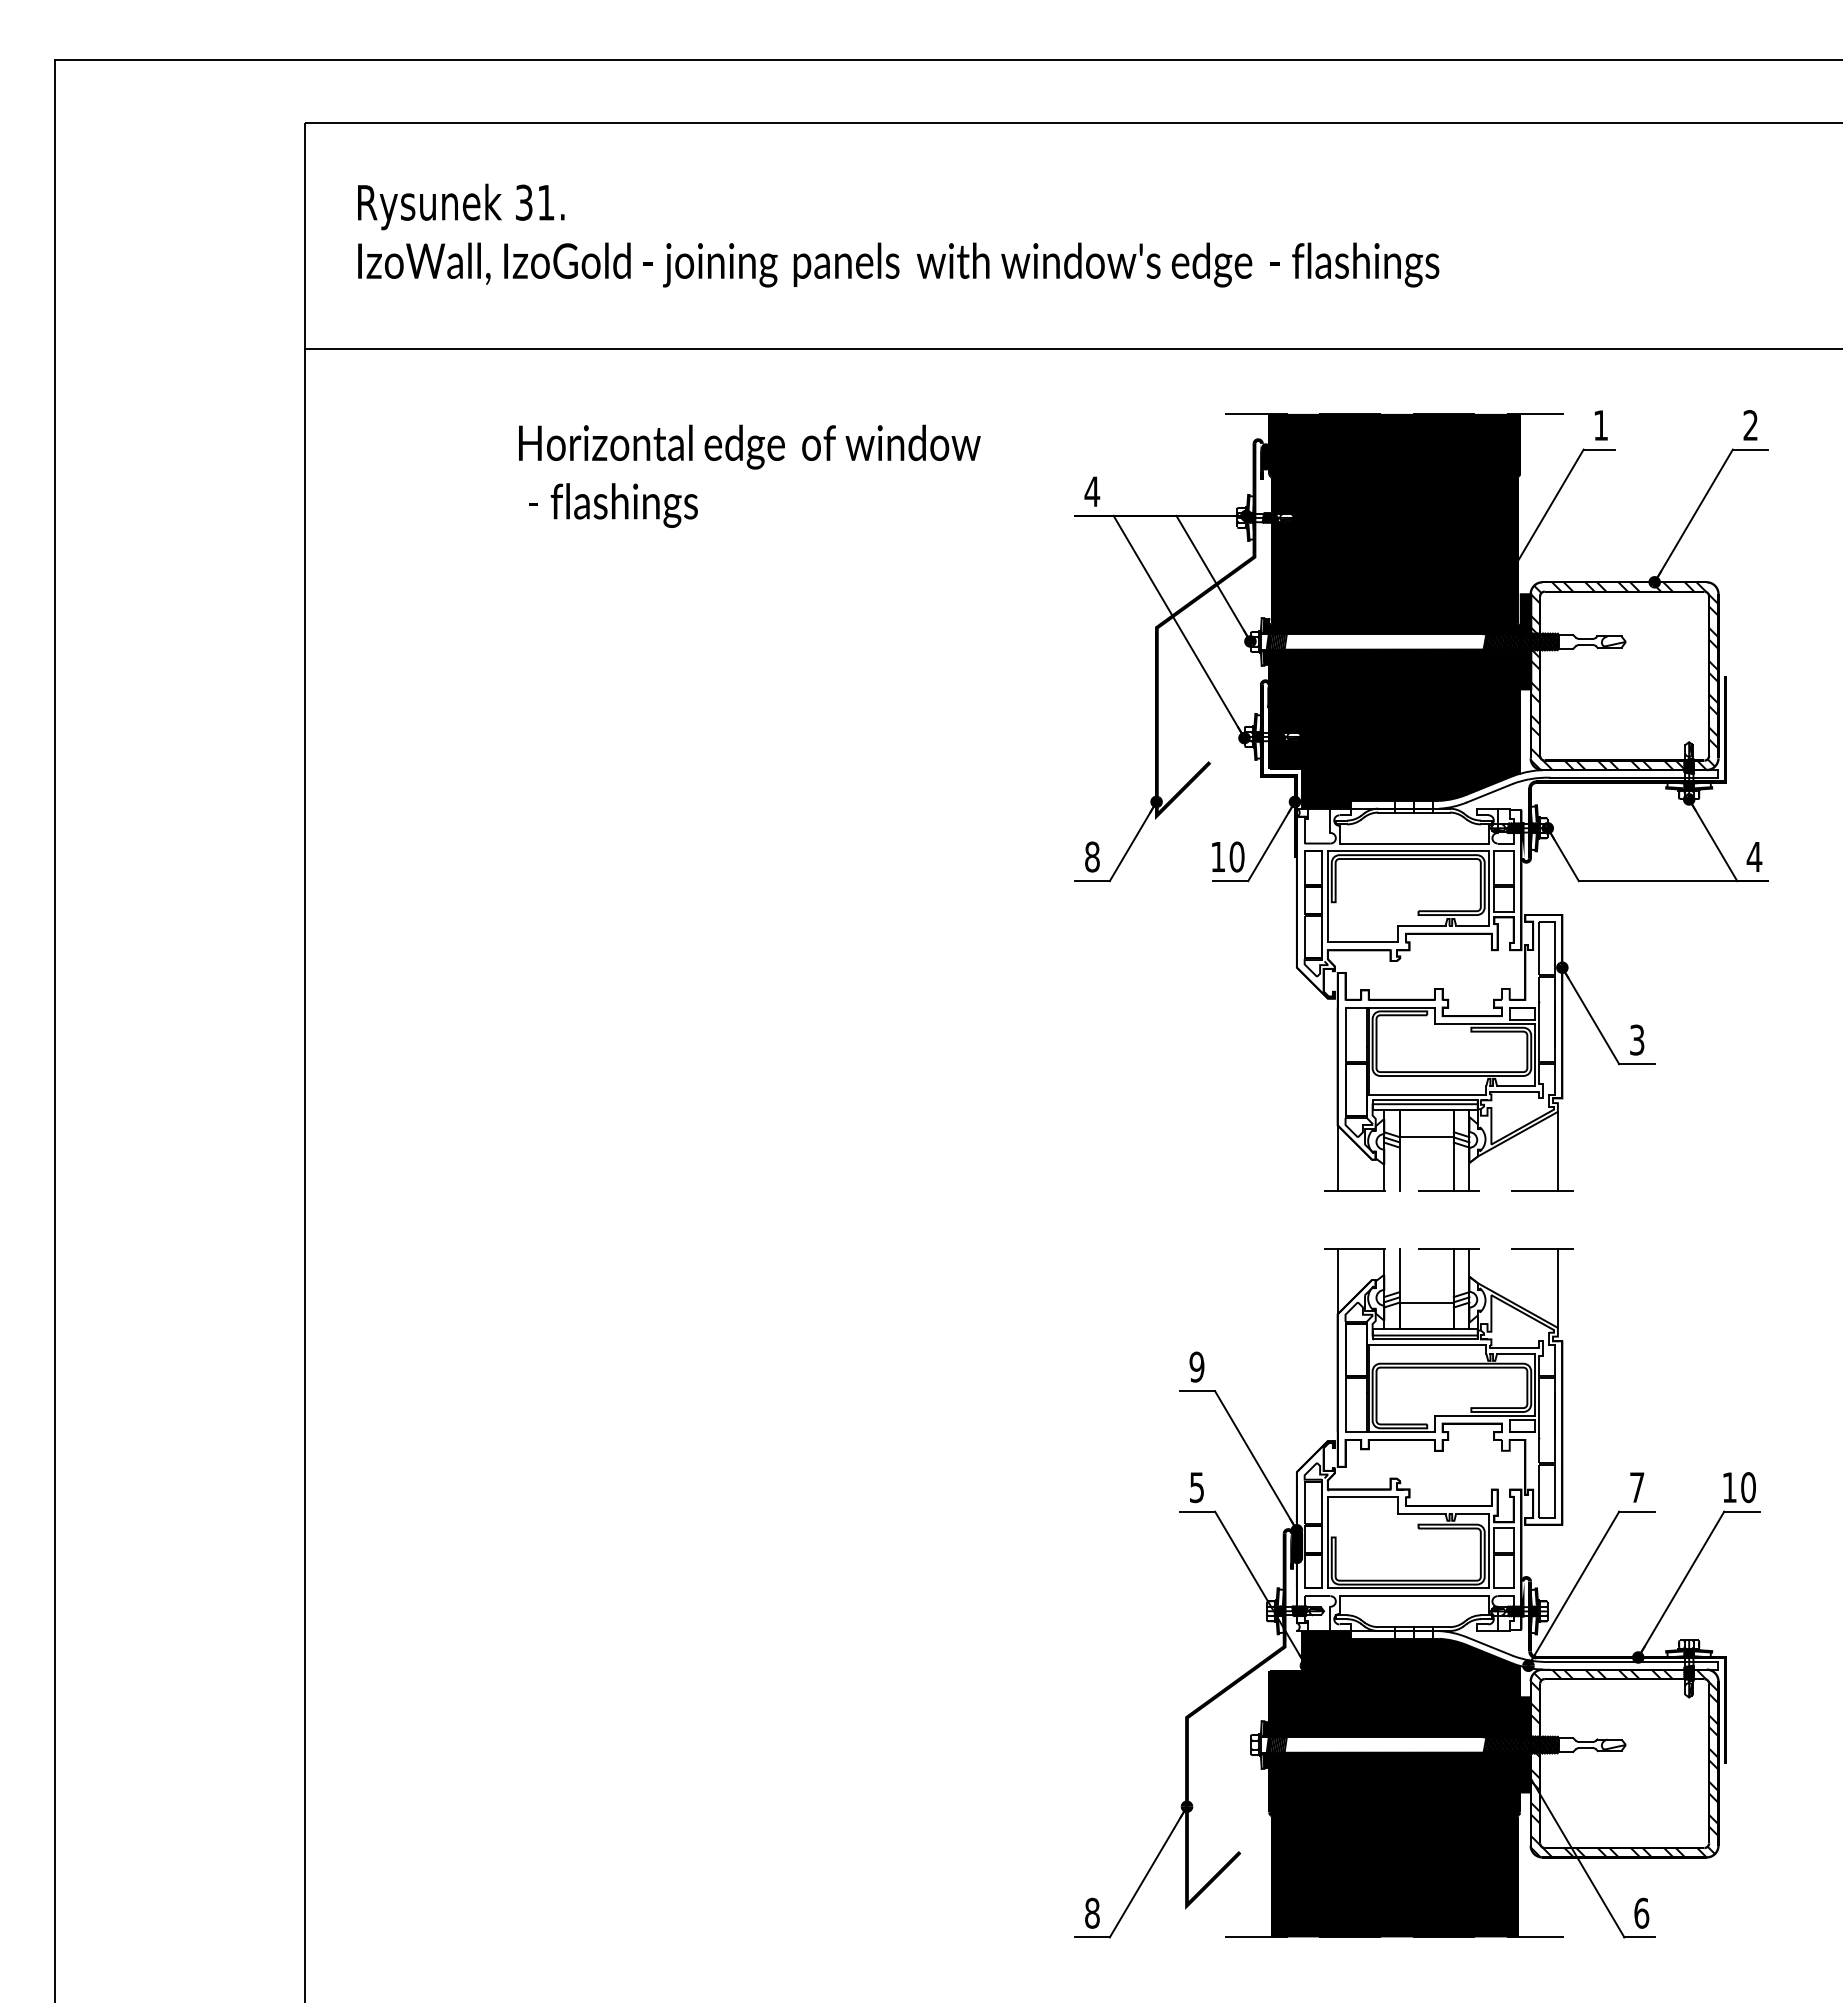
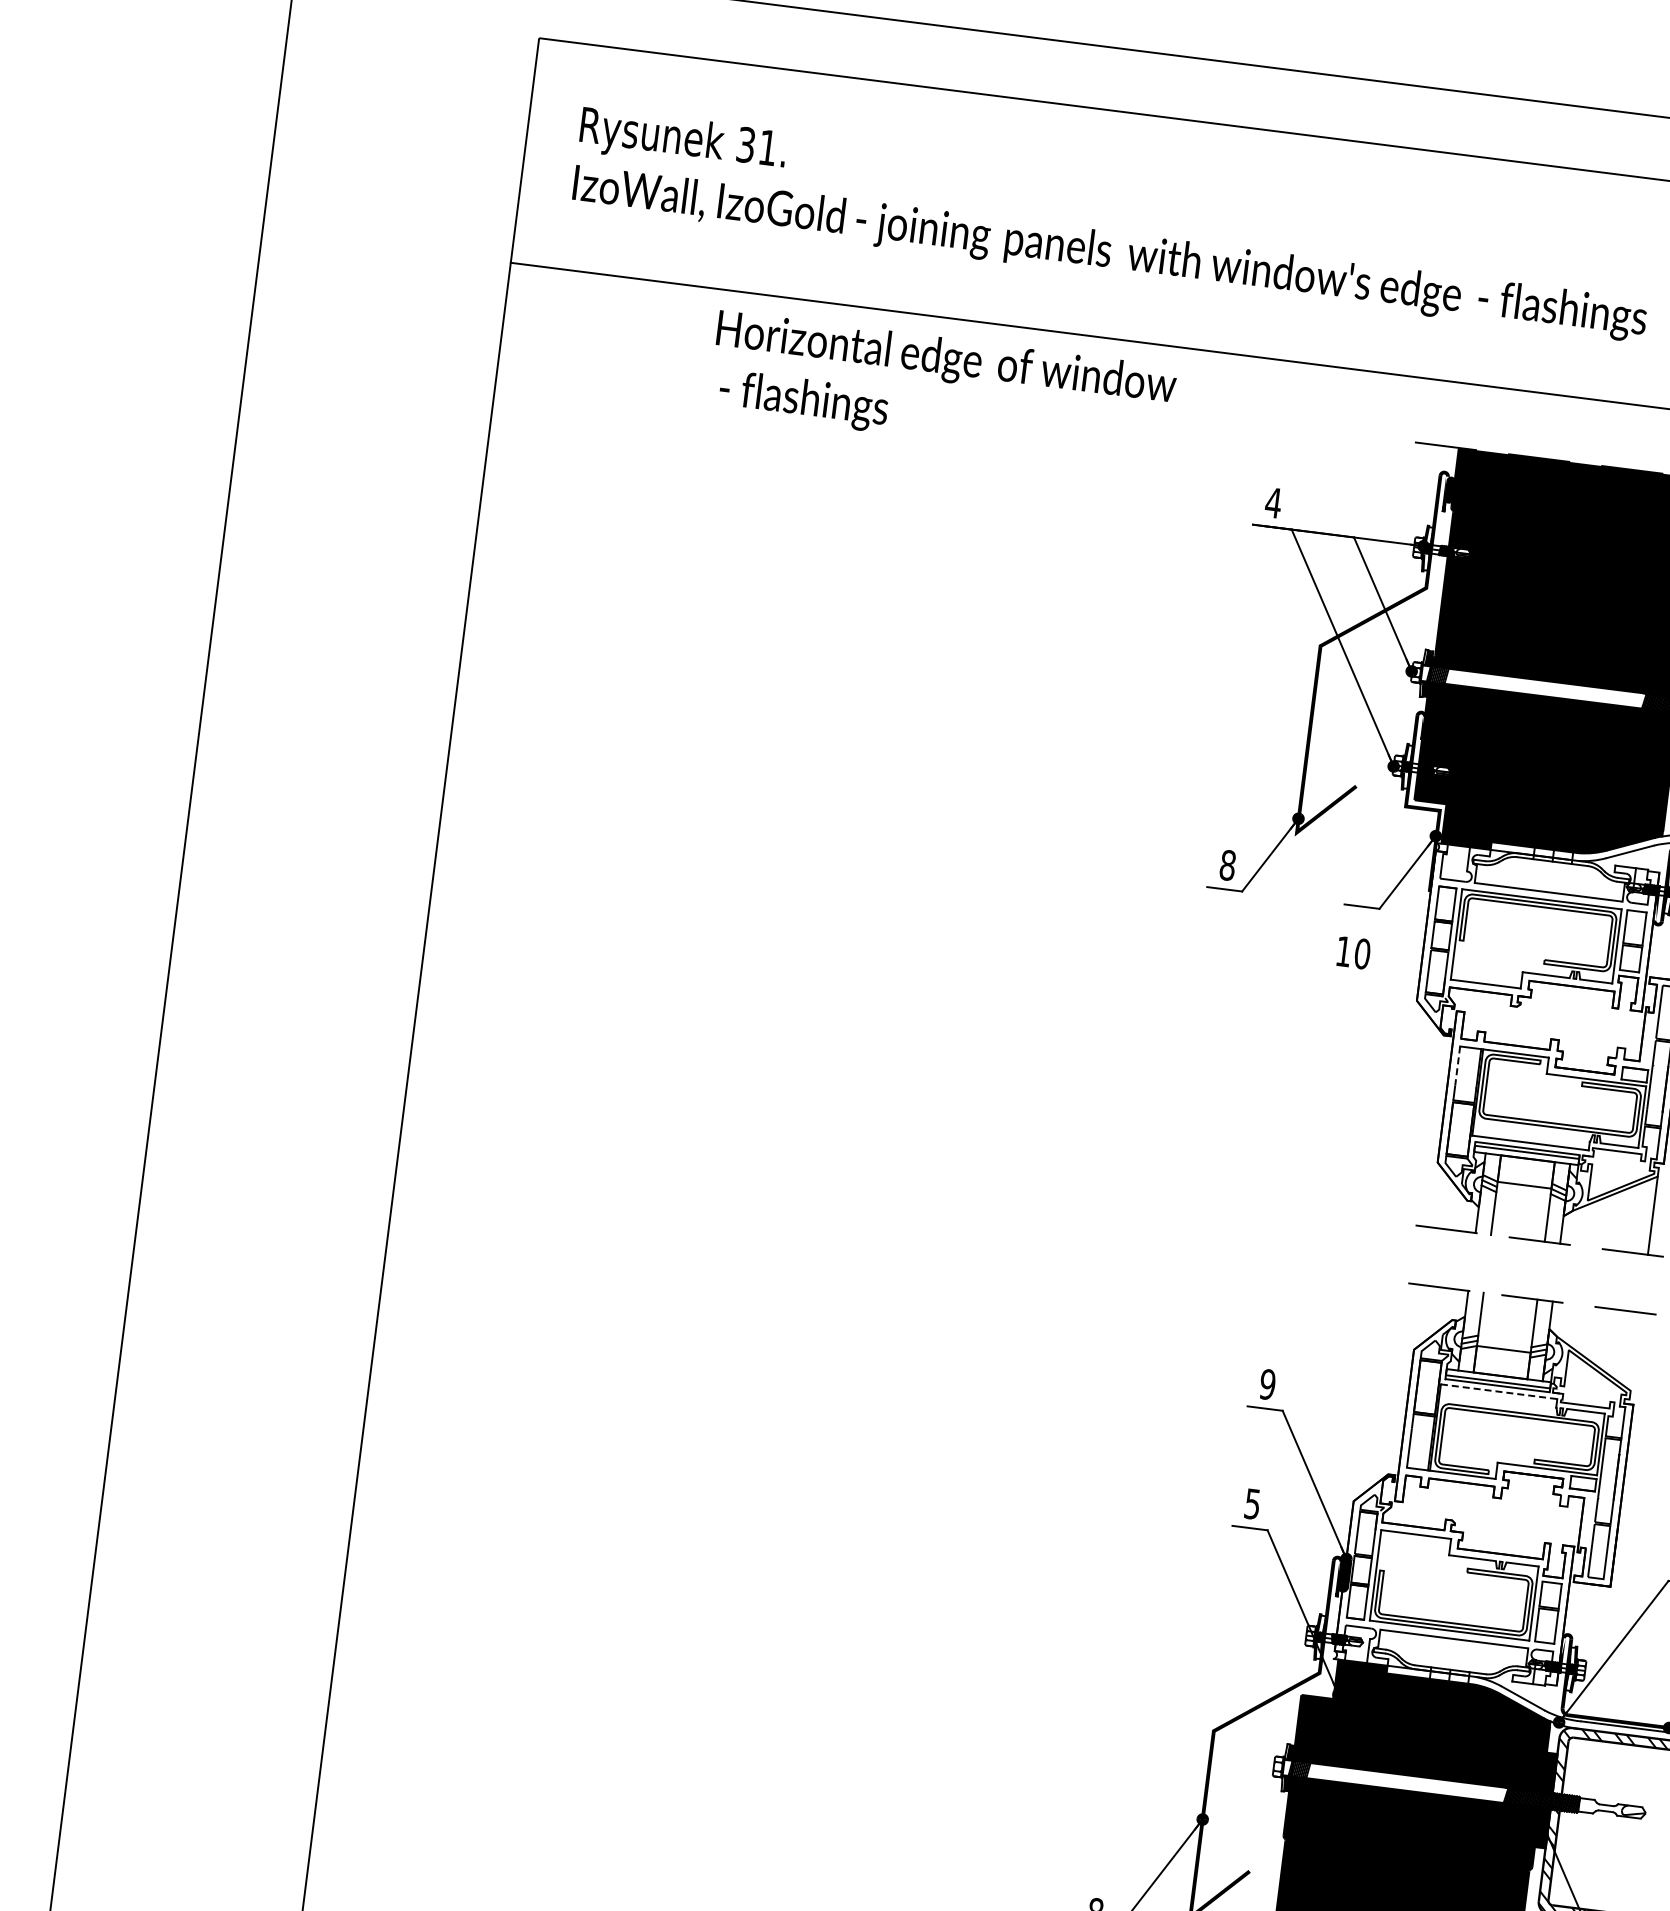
text: (749, 475) -> (942, 388), moved
text: (1228, 856) -> (1354, 952), moved
line: (1345, 1027) -> (1457, 1066), solid -> dashed
line: (1337, 1157) -> (1433, 1194), removed
line: (1337, 1281) -> (1417, 1317), removed
line: (1557, 1288) -> (1635, 1351), removed
line: (1427, 1345) -> (1499, 1392), solid -> dashed

